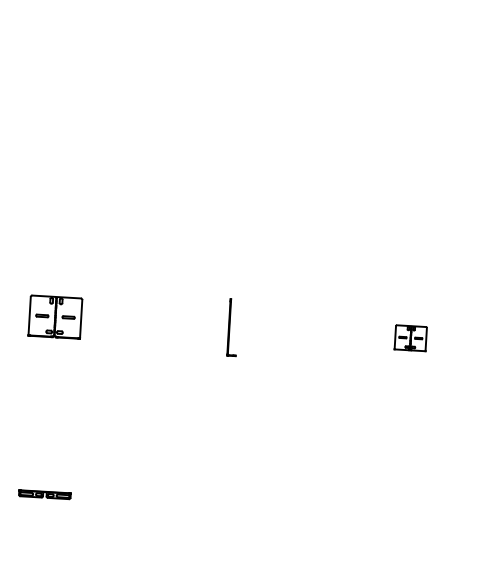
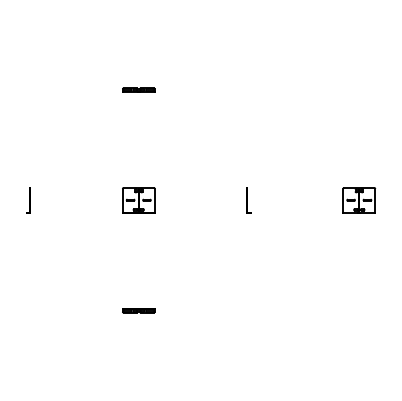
part: (65, 138) -> (138, 89), added
part: (232, 327) -> (248, 200), size x0.71
part: (411, 338) -> (359, 200), size x1.67

